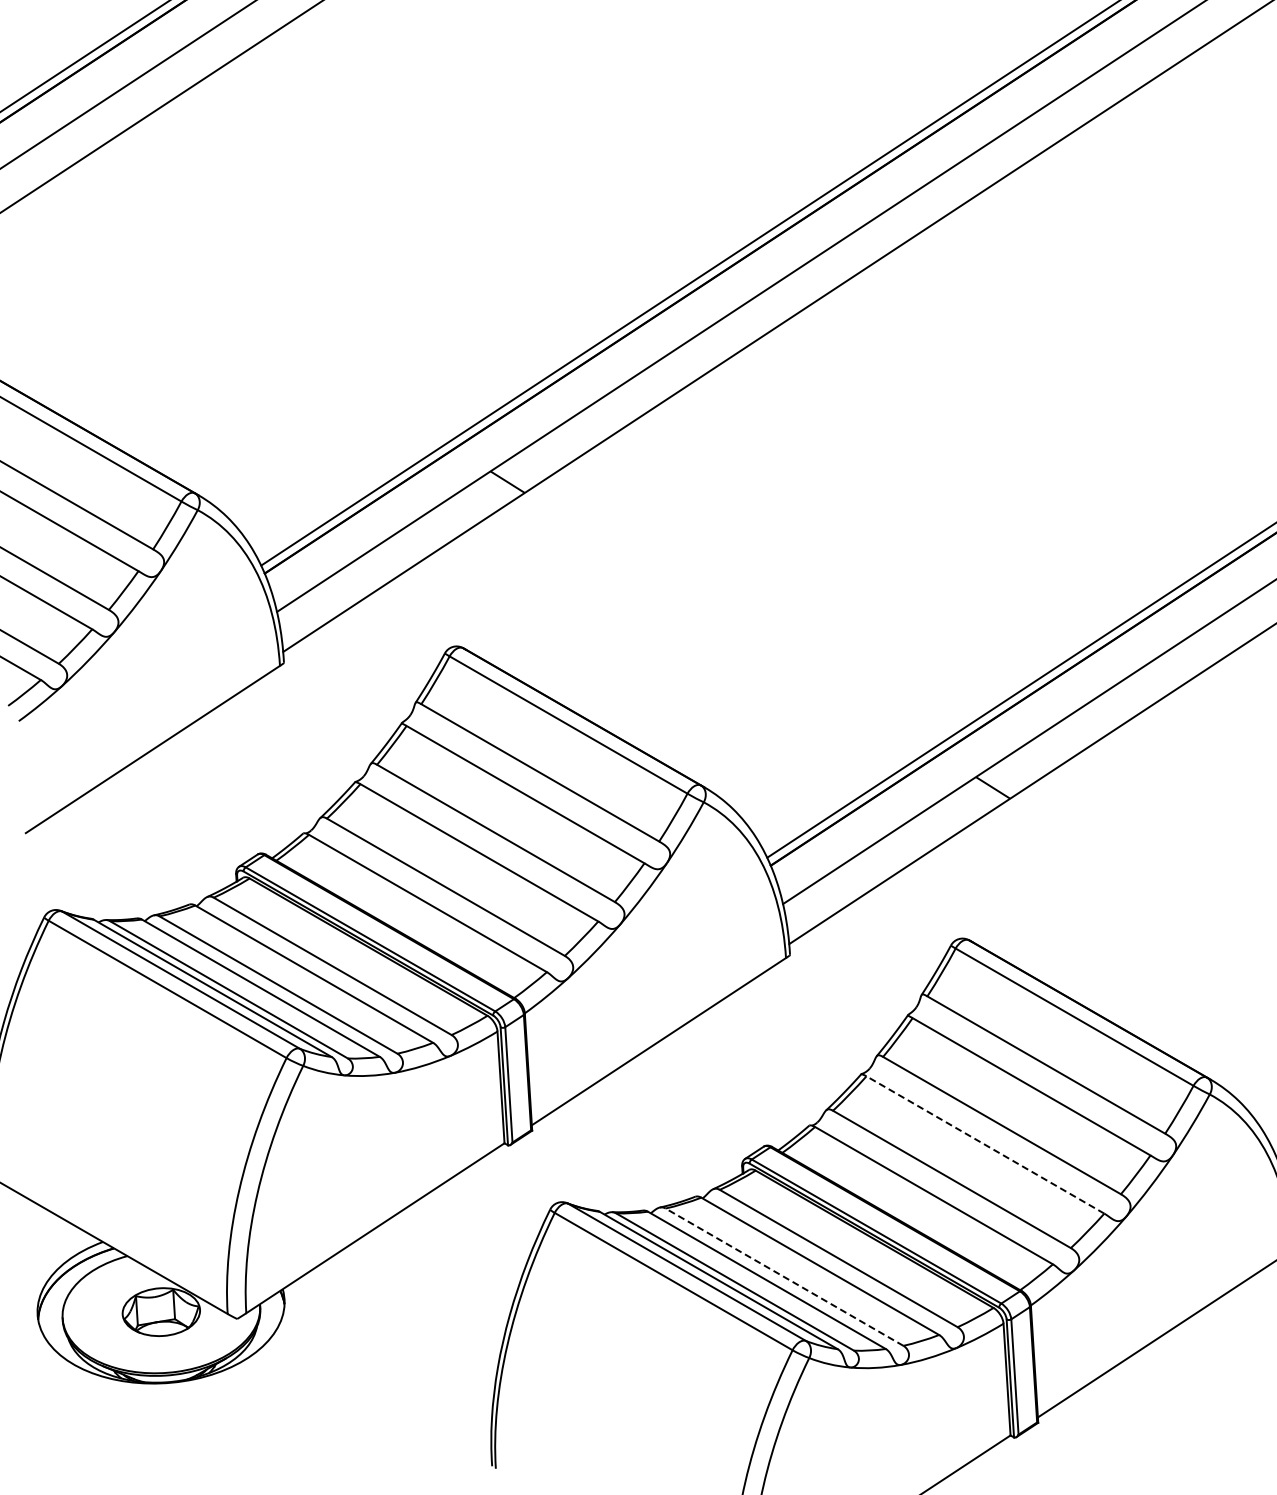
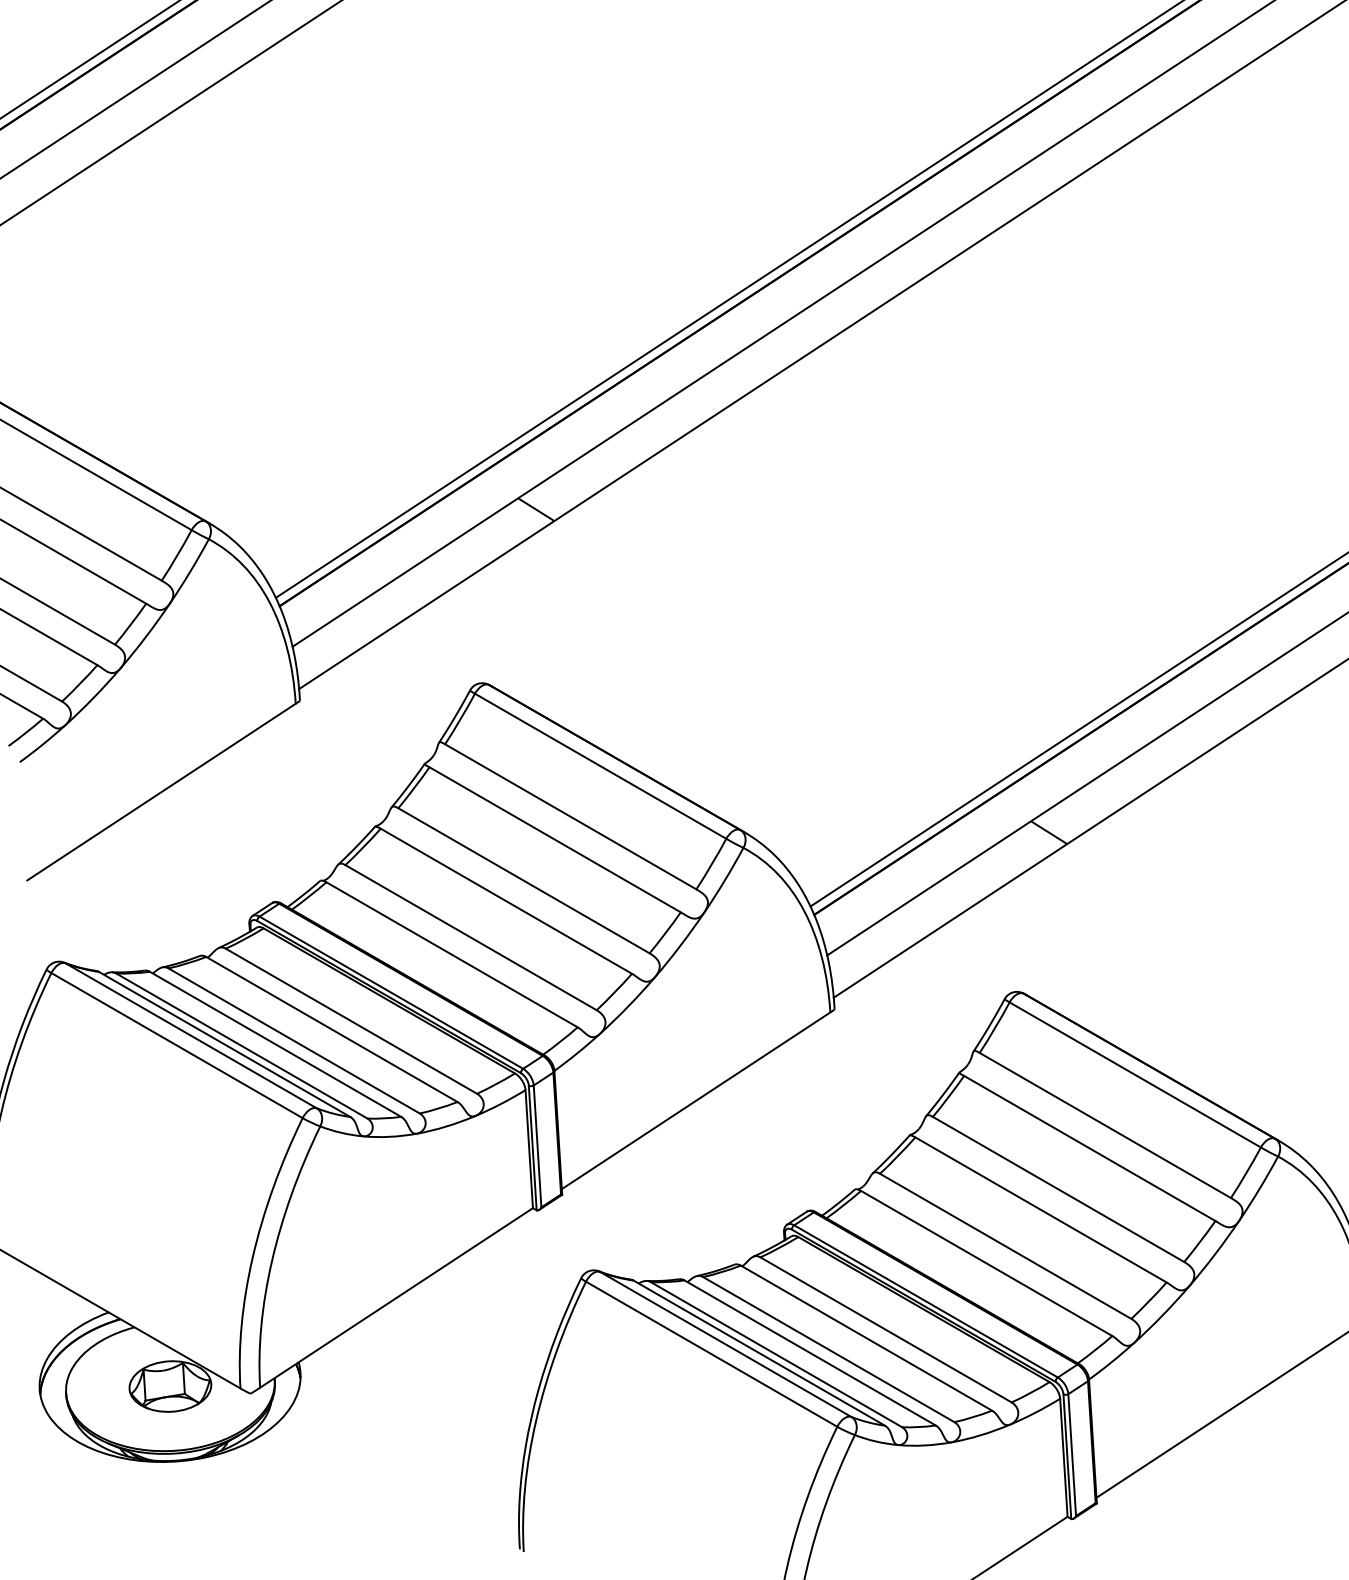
line: (985, 1144) -> (1041, 1209), dashed -> solid
line: (784, 1276) -> (828, 1348), dashed -> solid

